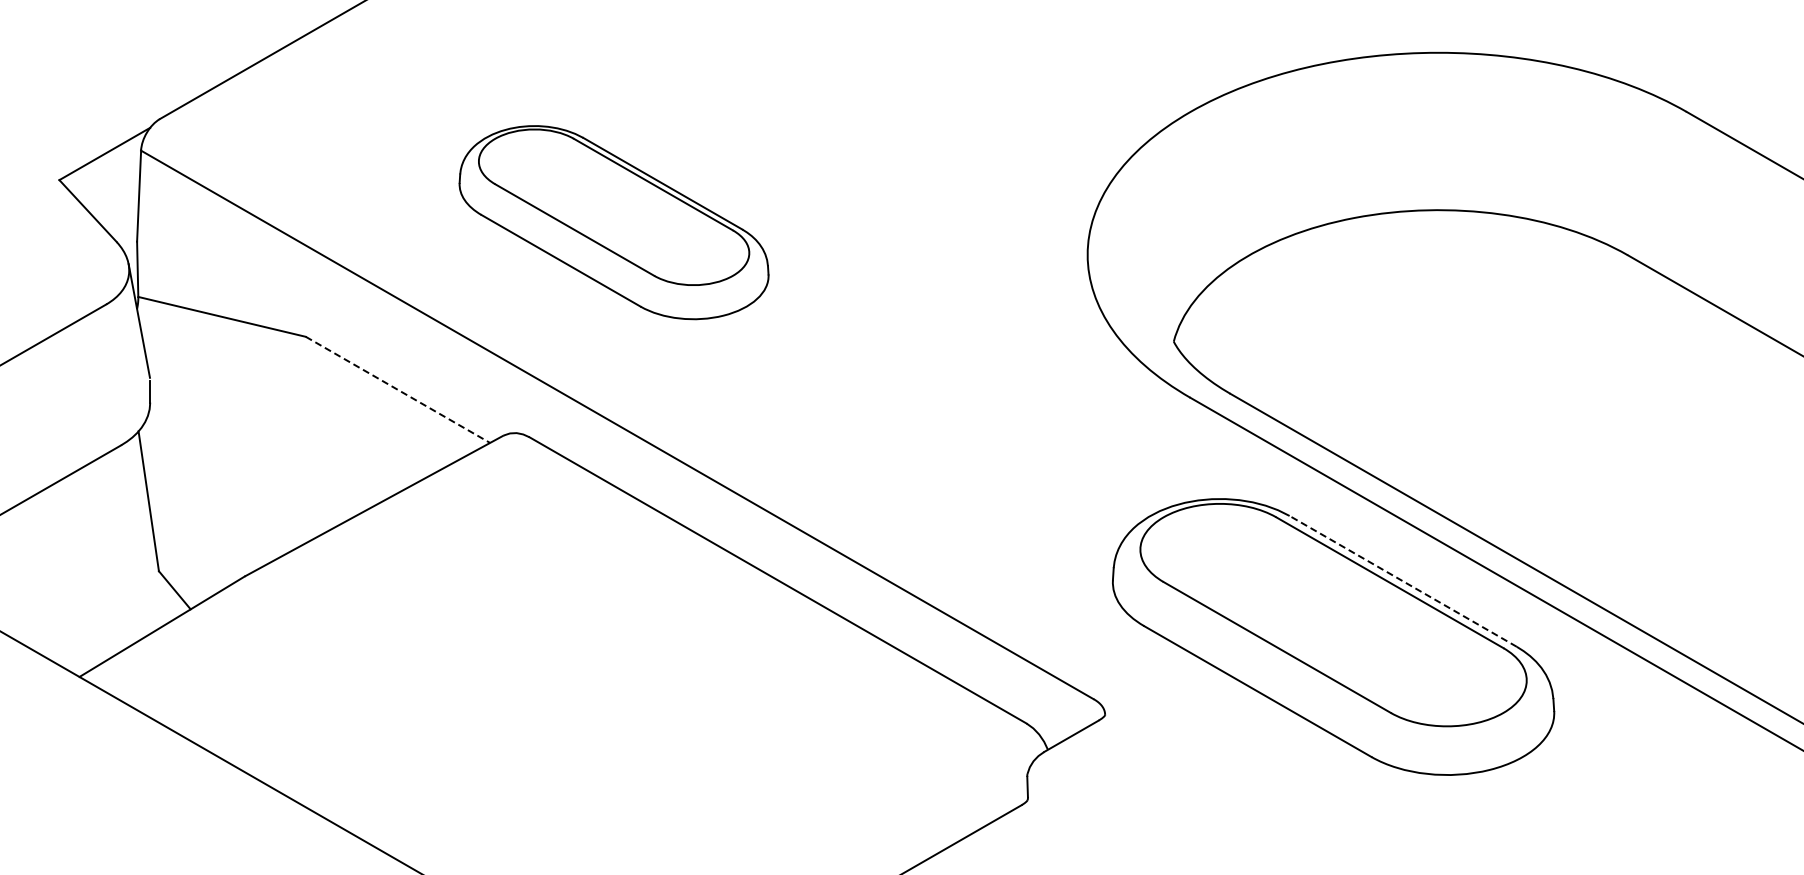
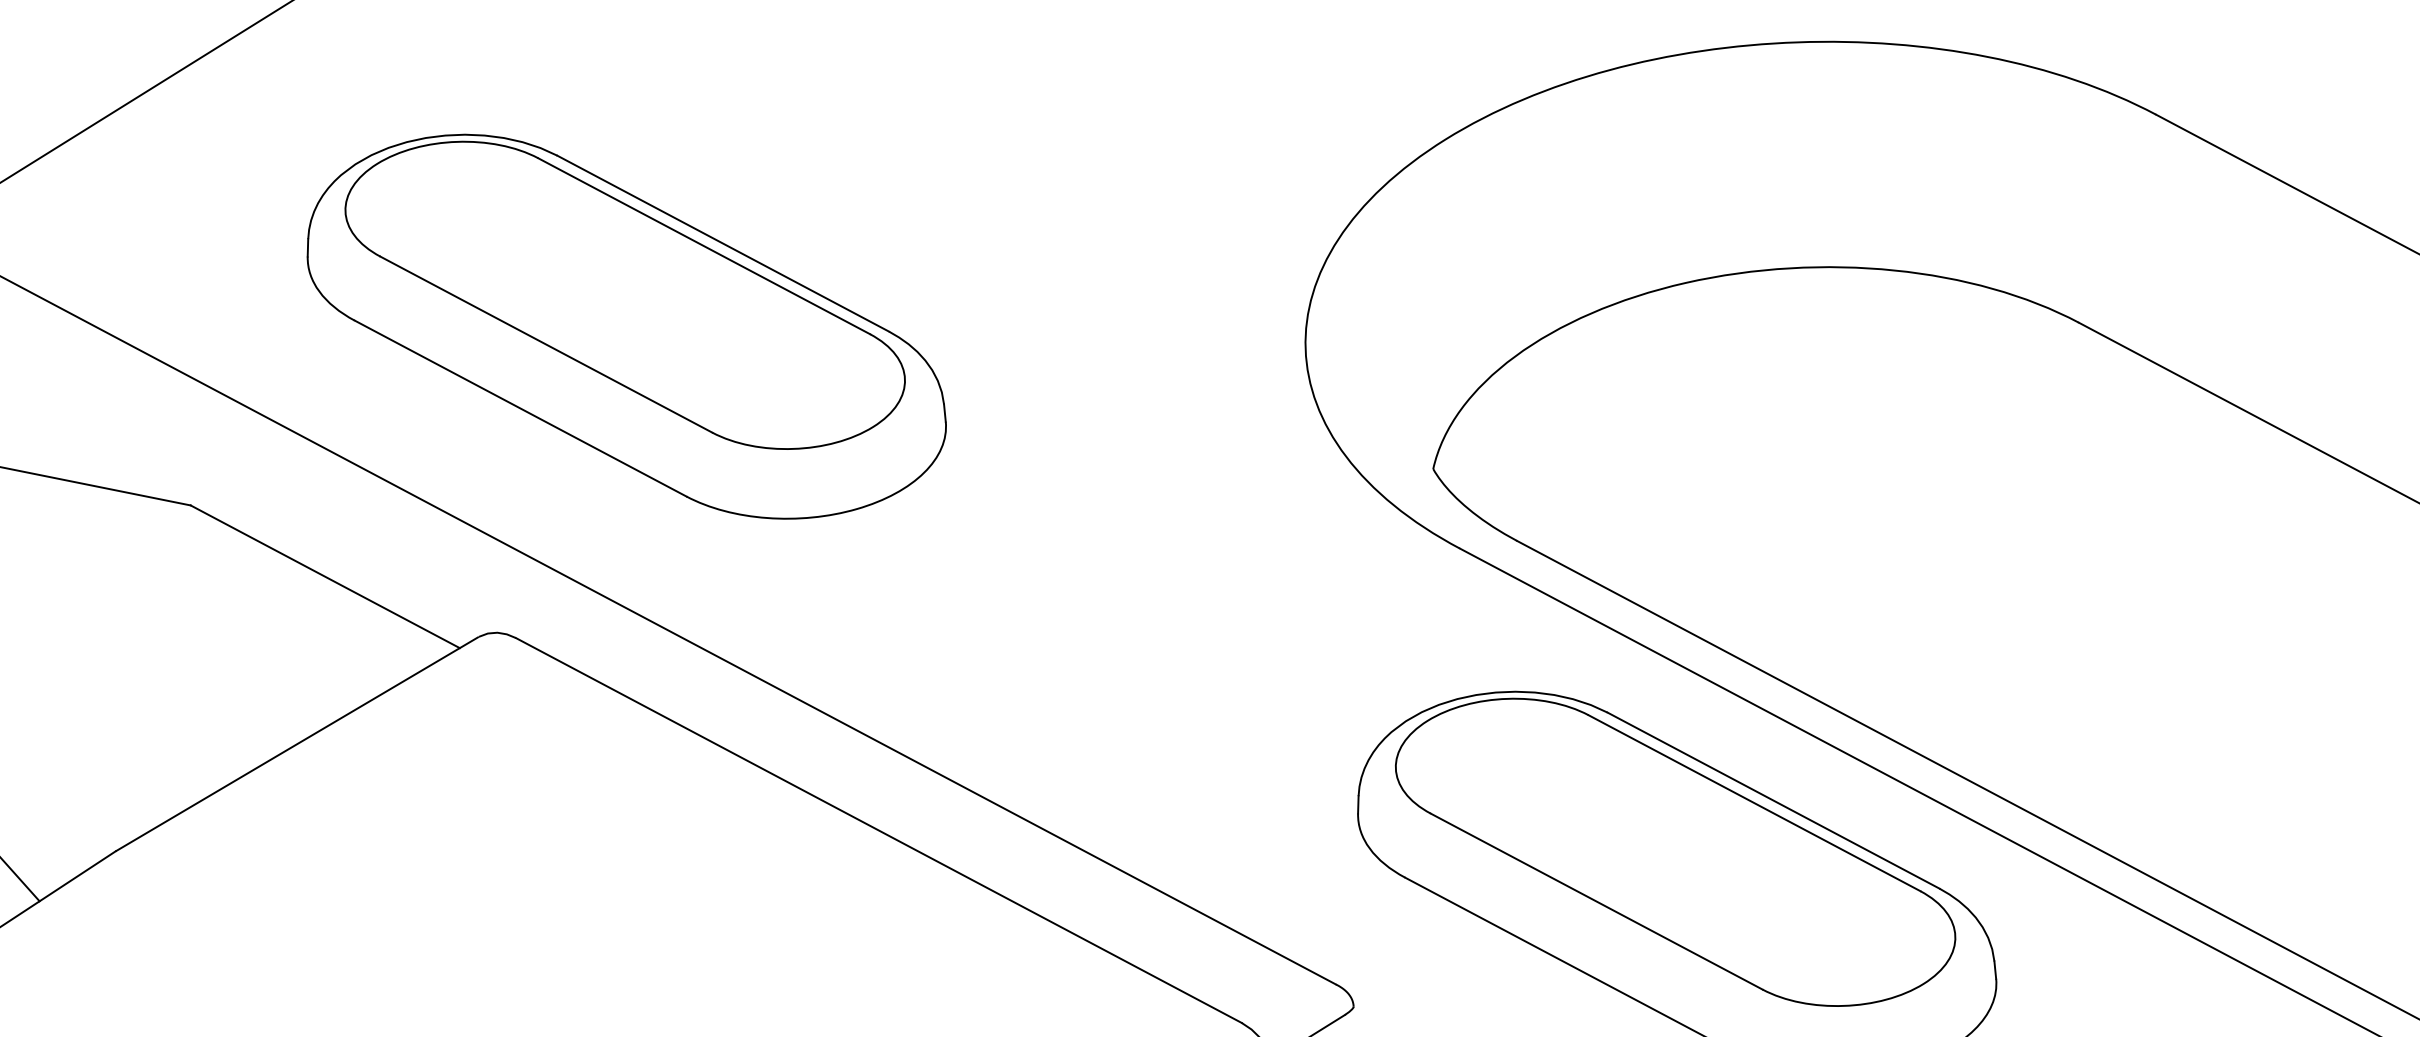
part: (613, 222) -> (625, 326), size x1.43
line: (398, 390) -> (326, 577), dashed -> solid
line: (1402, 581) -> (1772, 800), dashed -> solid

